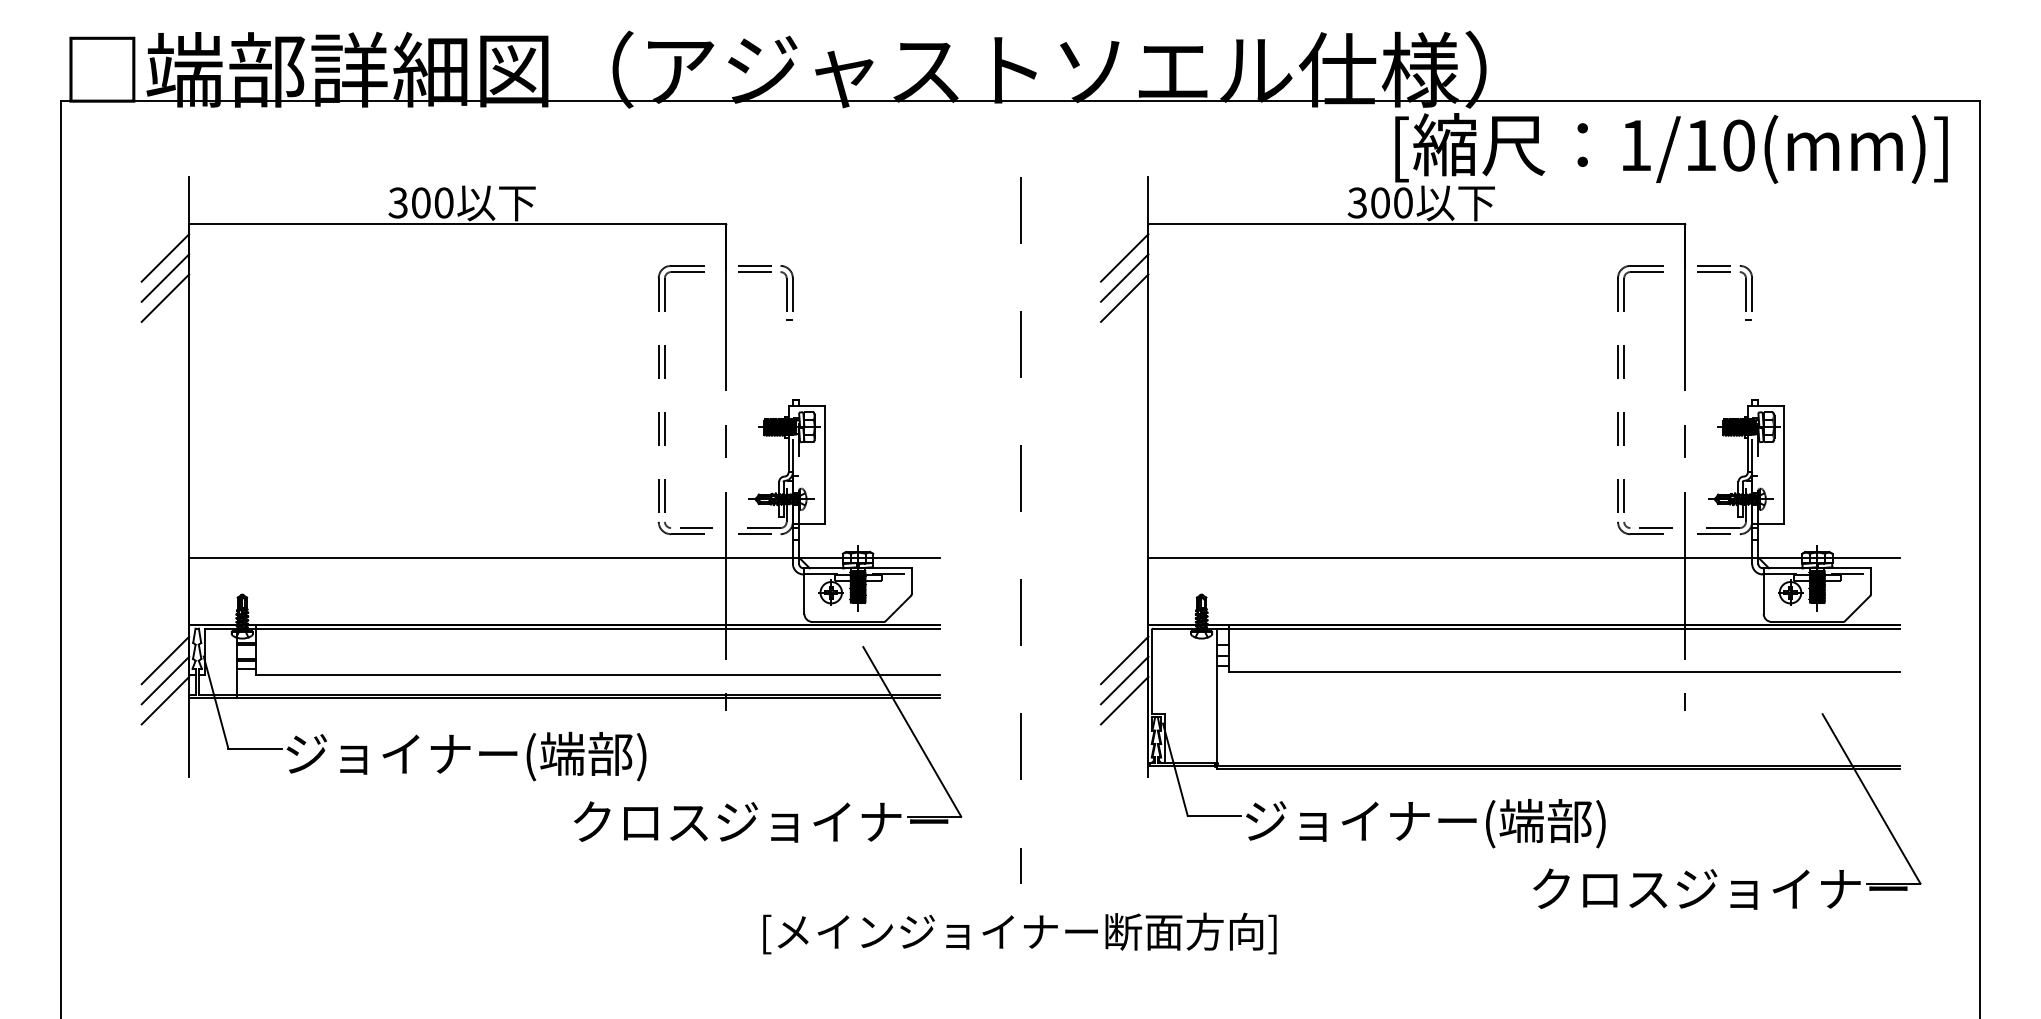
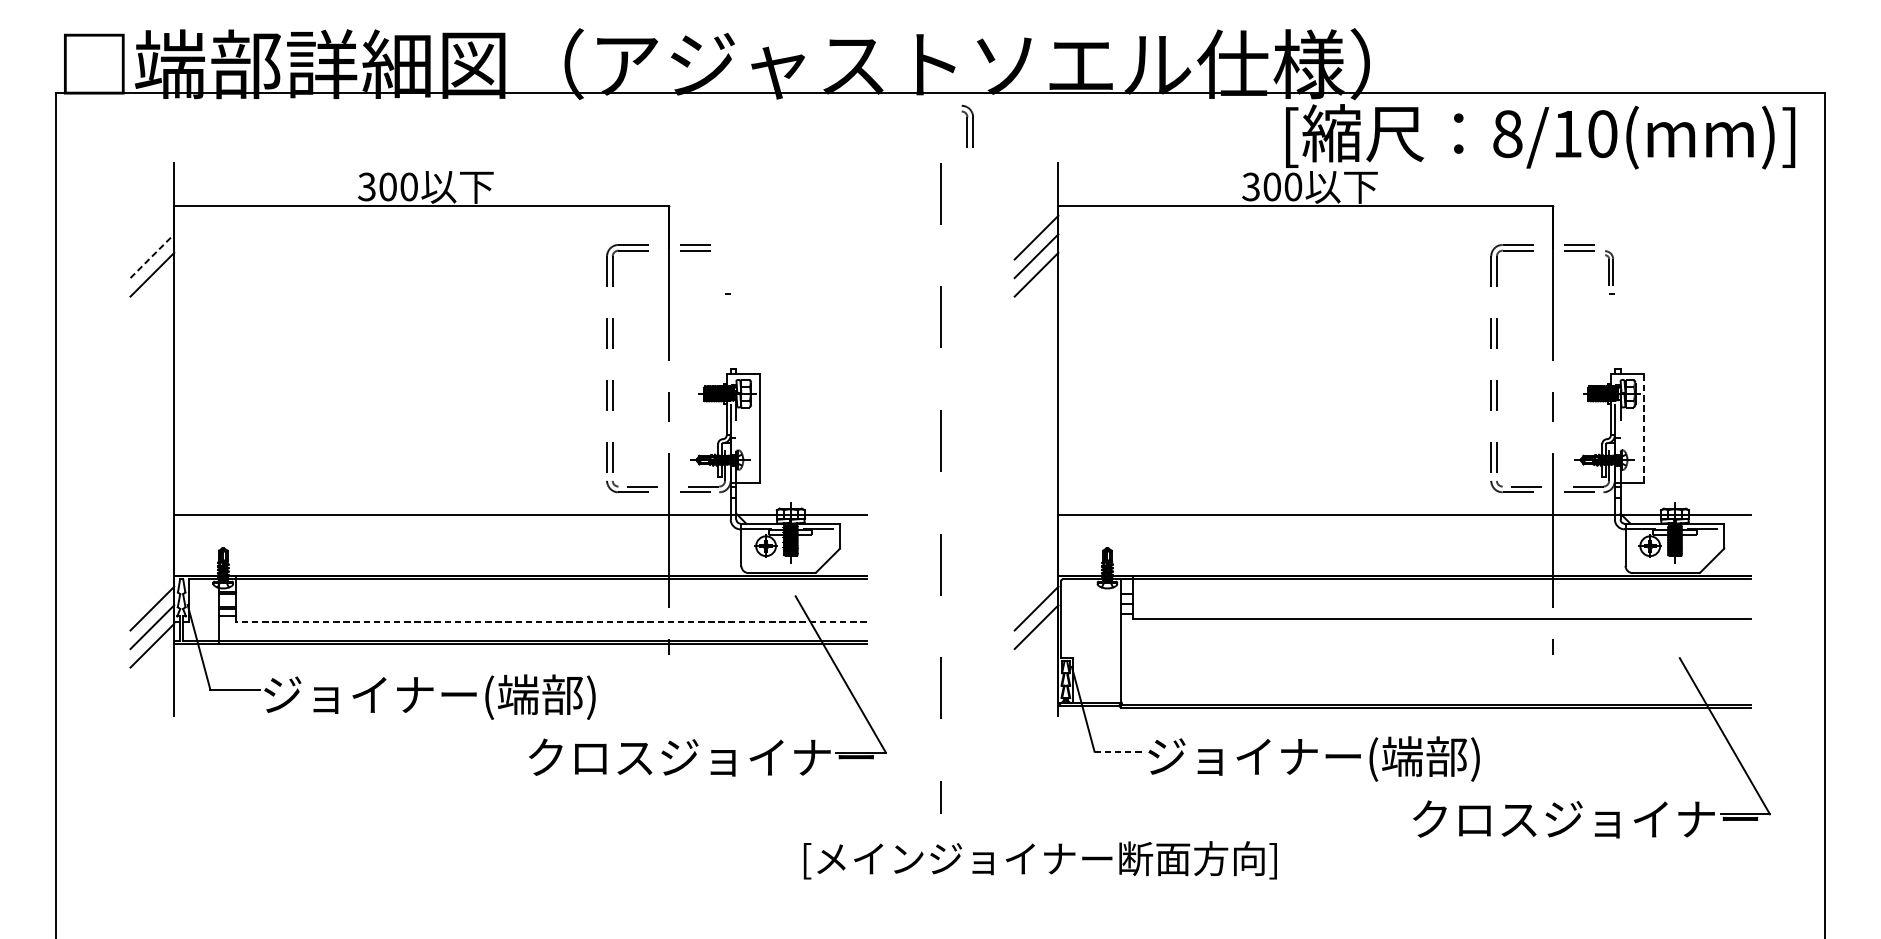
text: (1635, 145) -> (1507, 134), 1/10(mm)] -> 8/10(mm)]
line: (165, 257) -> (152, 237), removed
line: (165, 278) -> (152, 256), solid -> dashed
part: (786, 288) -> (967, 126), moved
part: (1745, 288) -> (1608, 265), size x0.7
line: (1784, 464) -> (1644, 428), solid -> dashed
line: (597, 675) -> (550, 622), solid -> dashed
line: (1124, 700) -> (1036, 645), removed
line: (1214, 815) -> (1119, 751), solid -> dashed
text: (1019, 933) -> (1040, 860), moved

